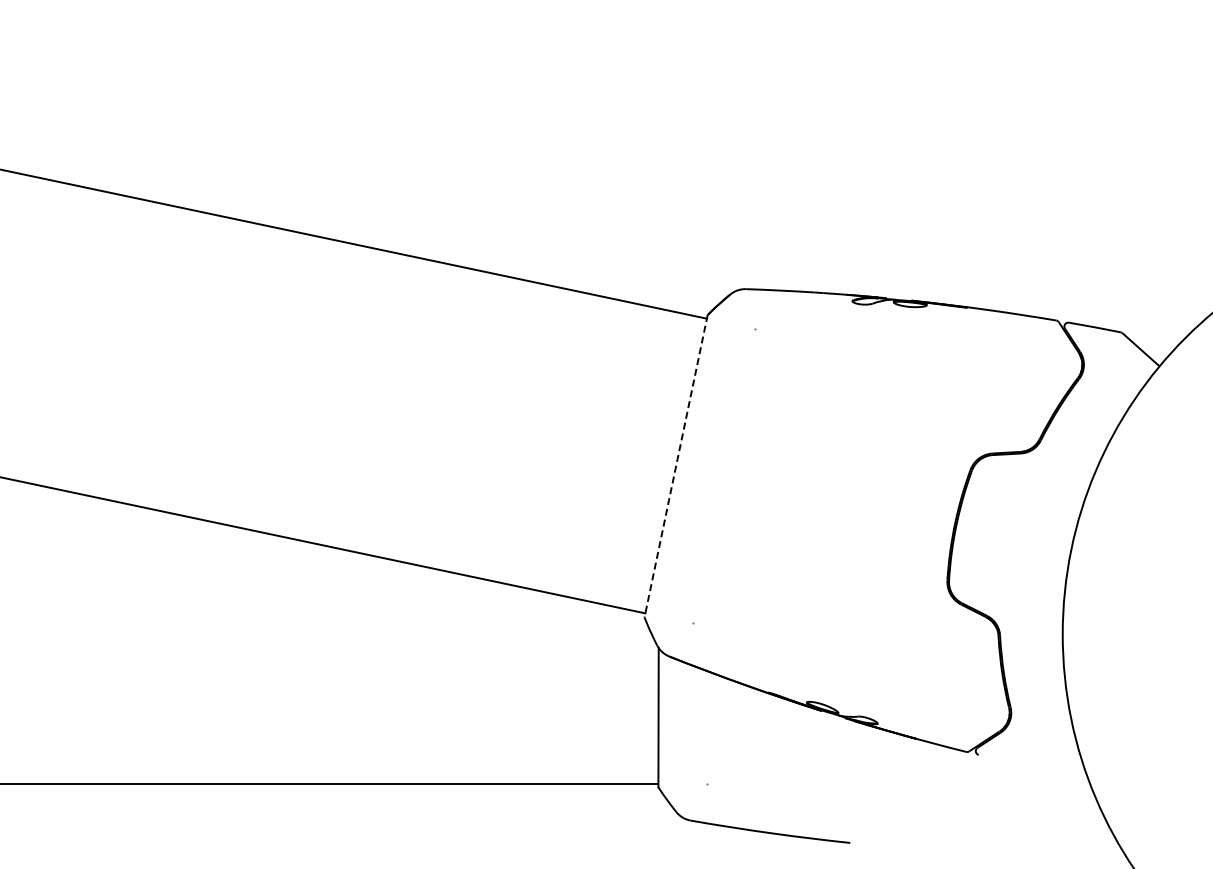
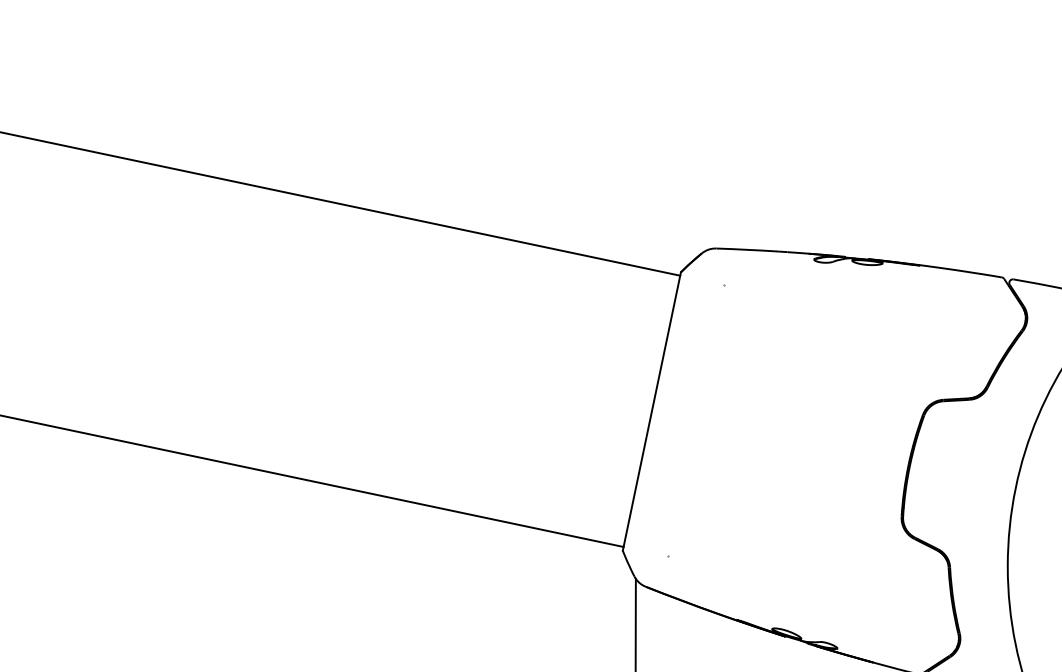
line: (676, 466) -> (652, 411), dashed -> solid

